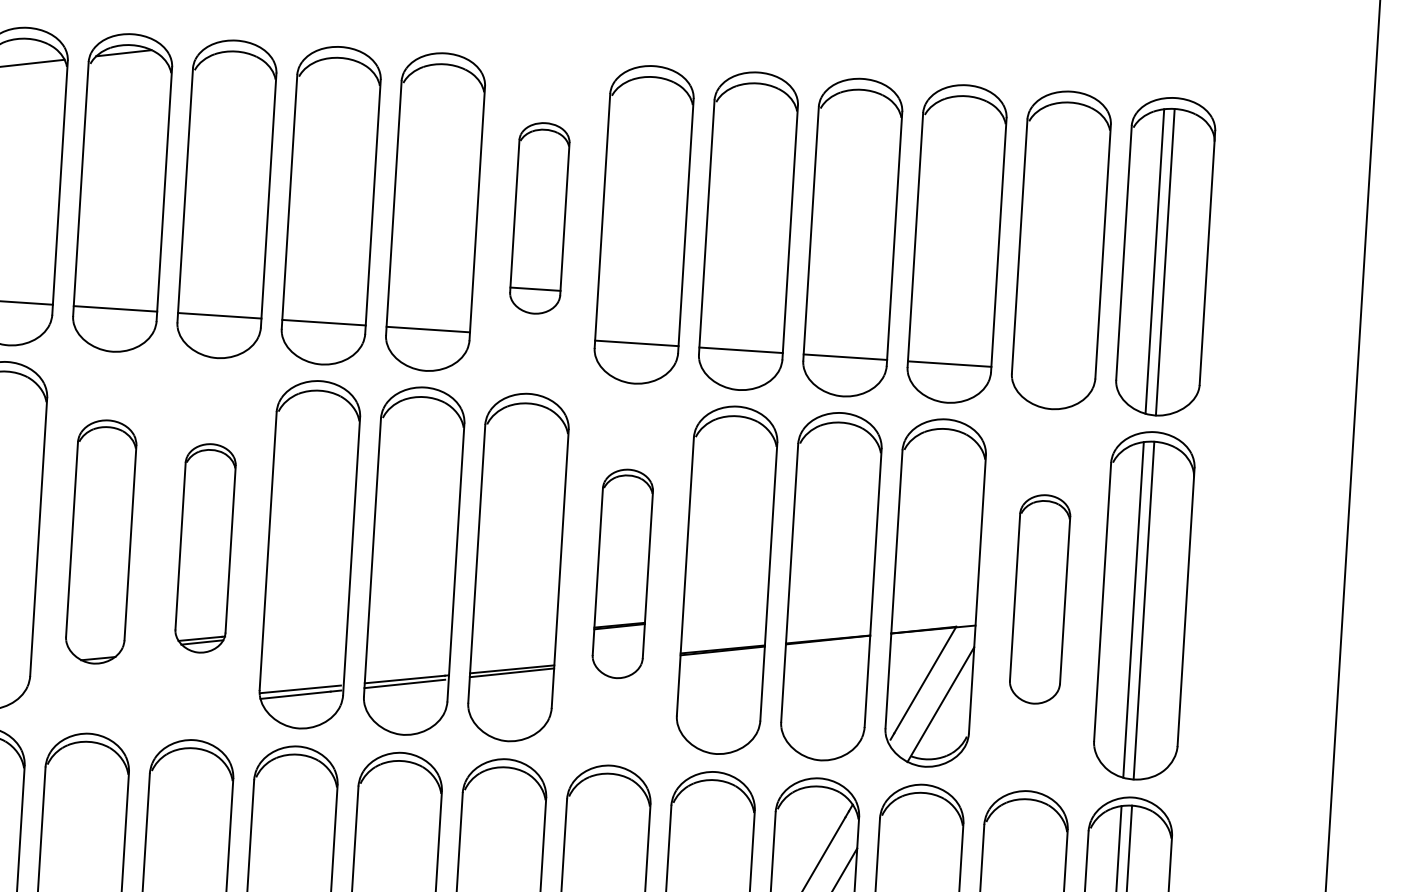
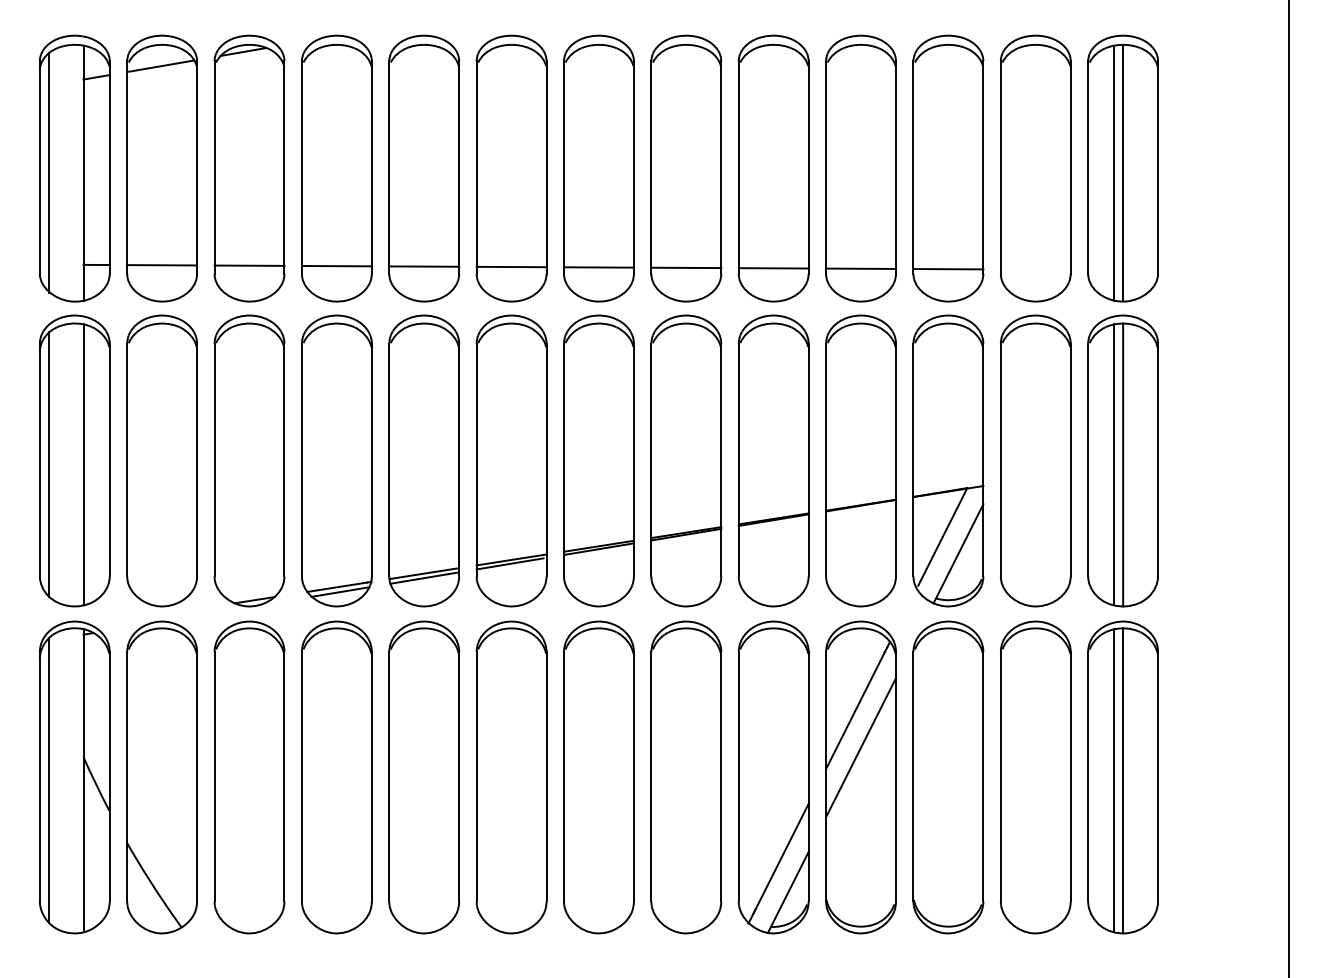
part: (539, 218) -> (598, 168), size x1.67
part: (101, 541) -> (249, 460), size x1.43
part: (205, 547) -> (336, 460), size x1.67
part: (622, 573) -> (686, 460), size x1.67
part: (1039, 598) -> (1035, 460), size x1.67

